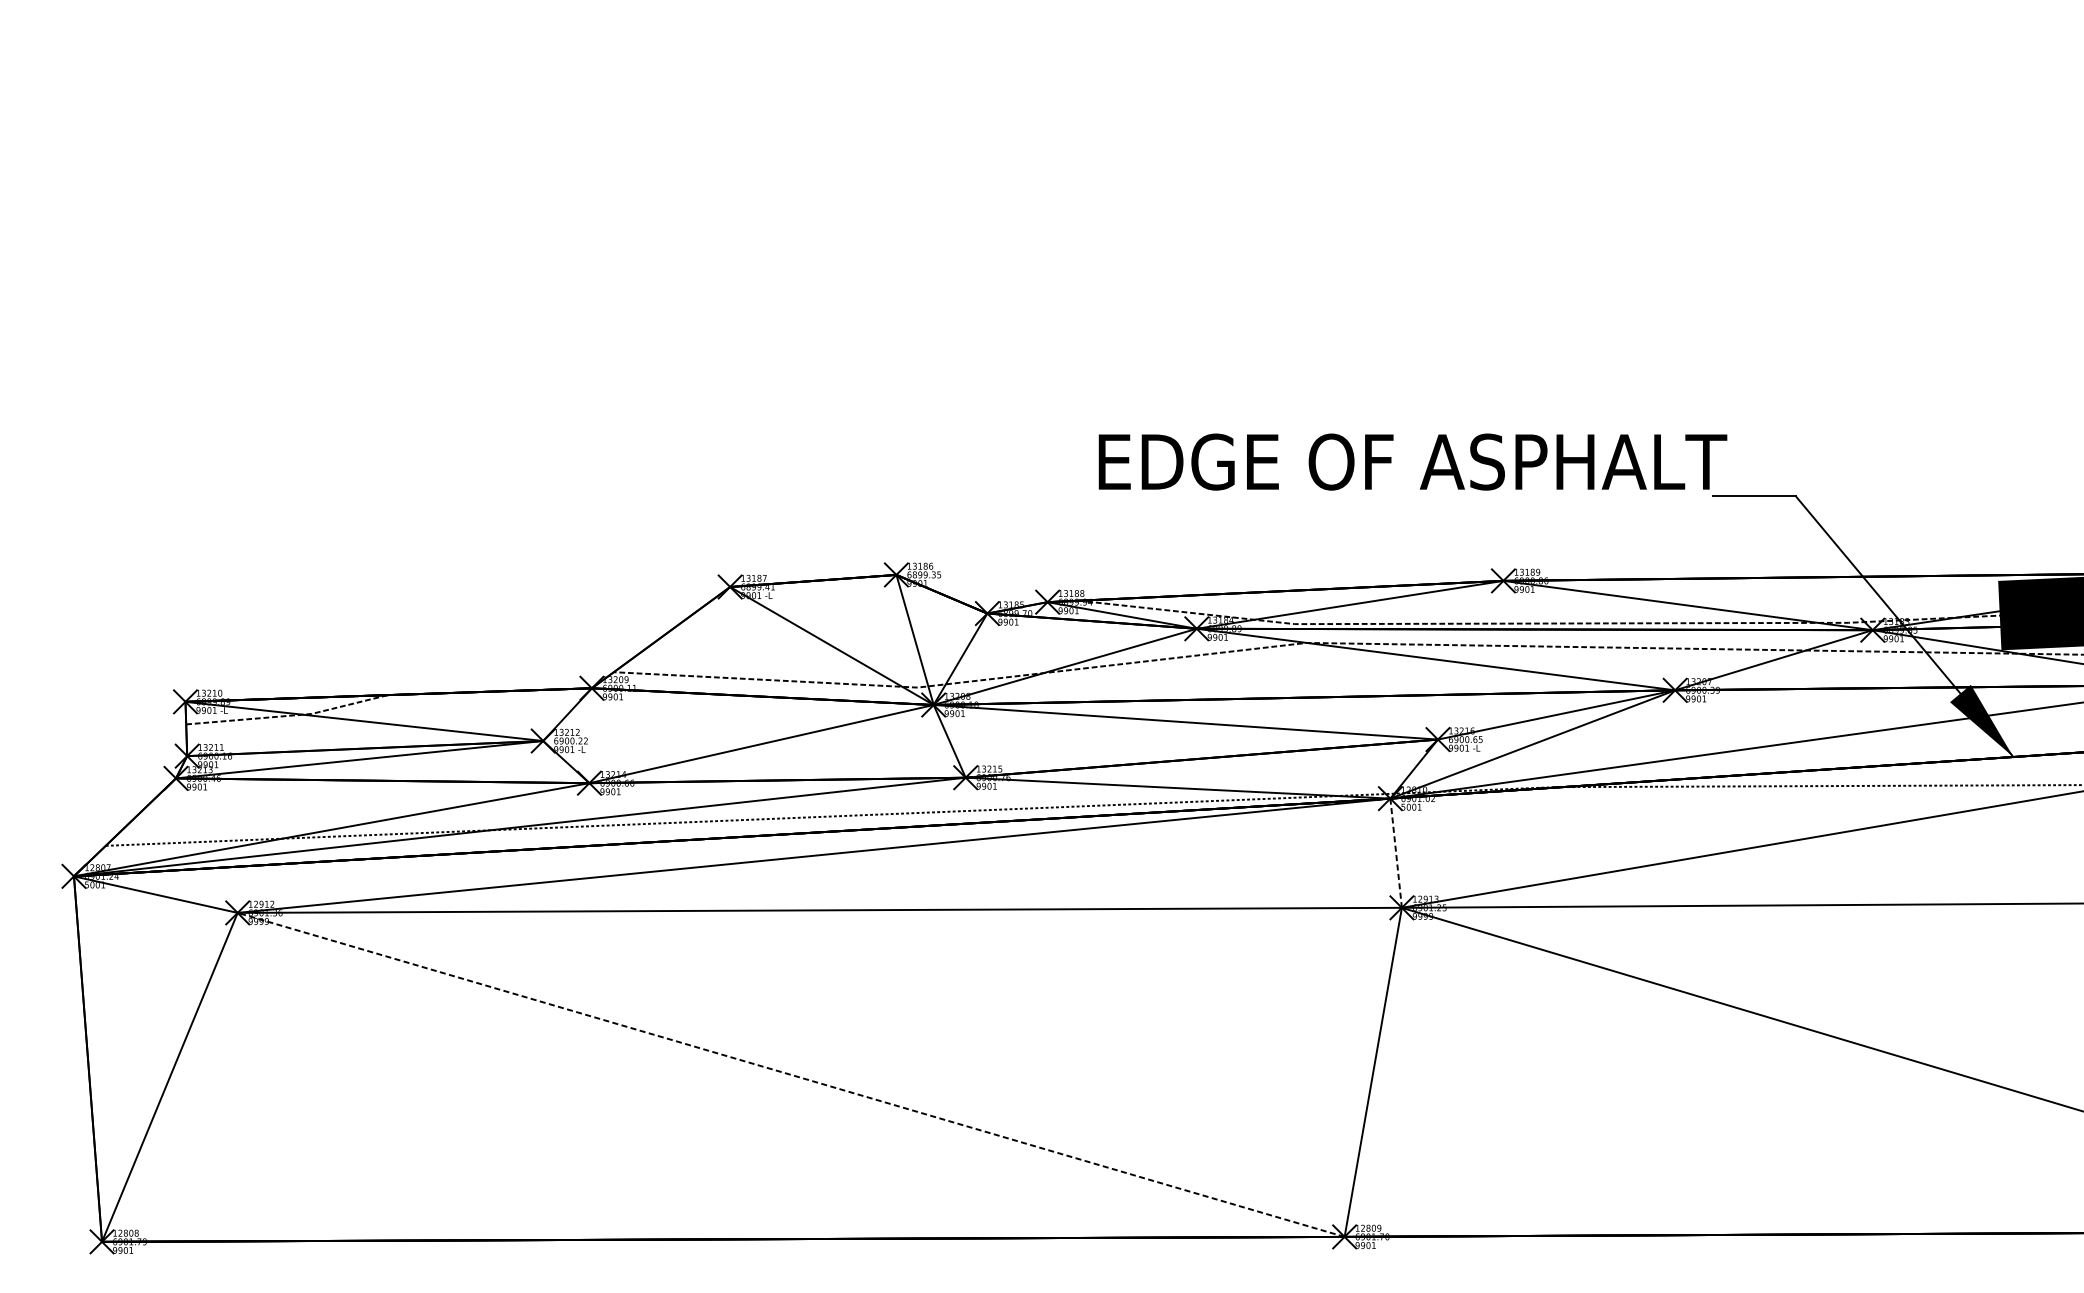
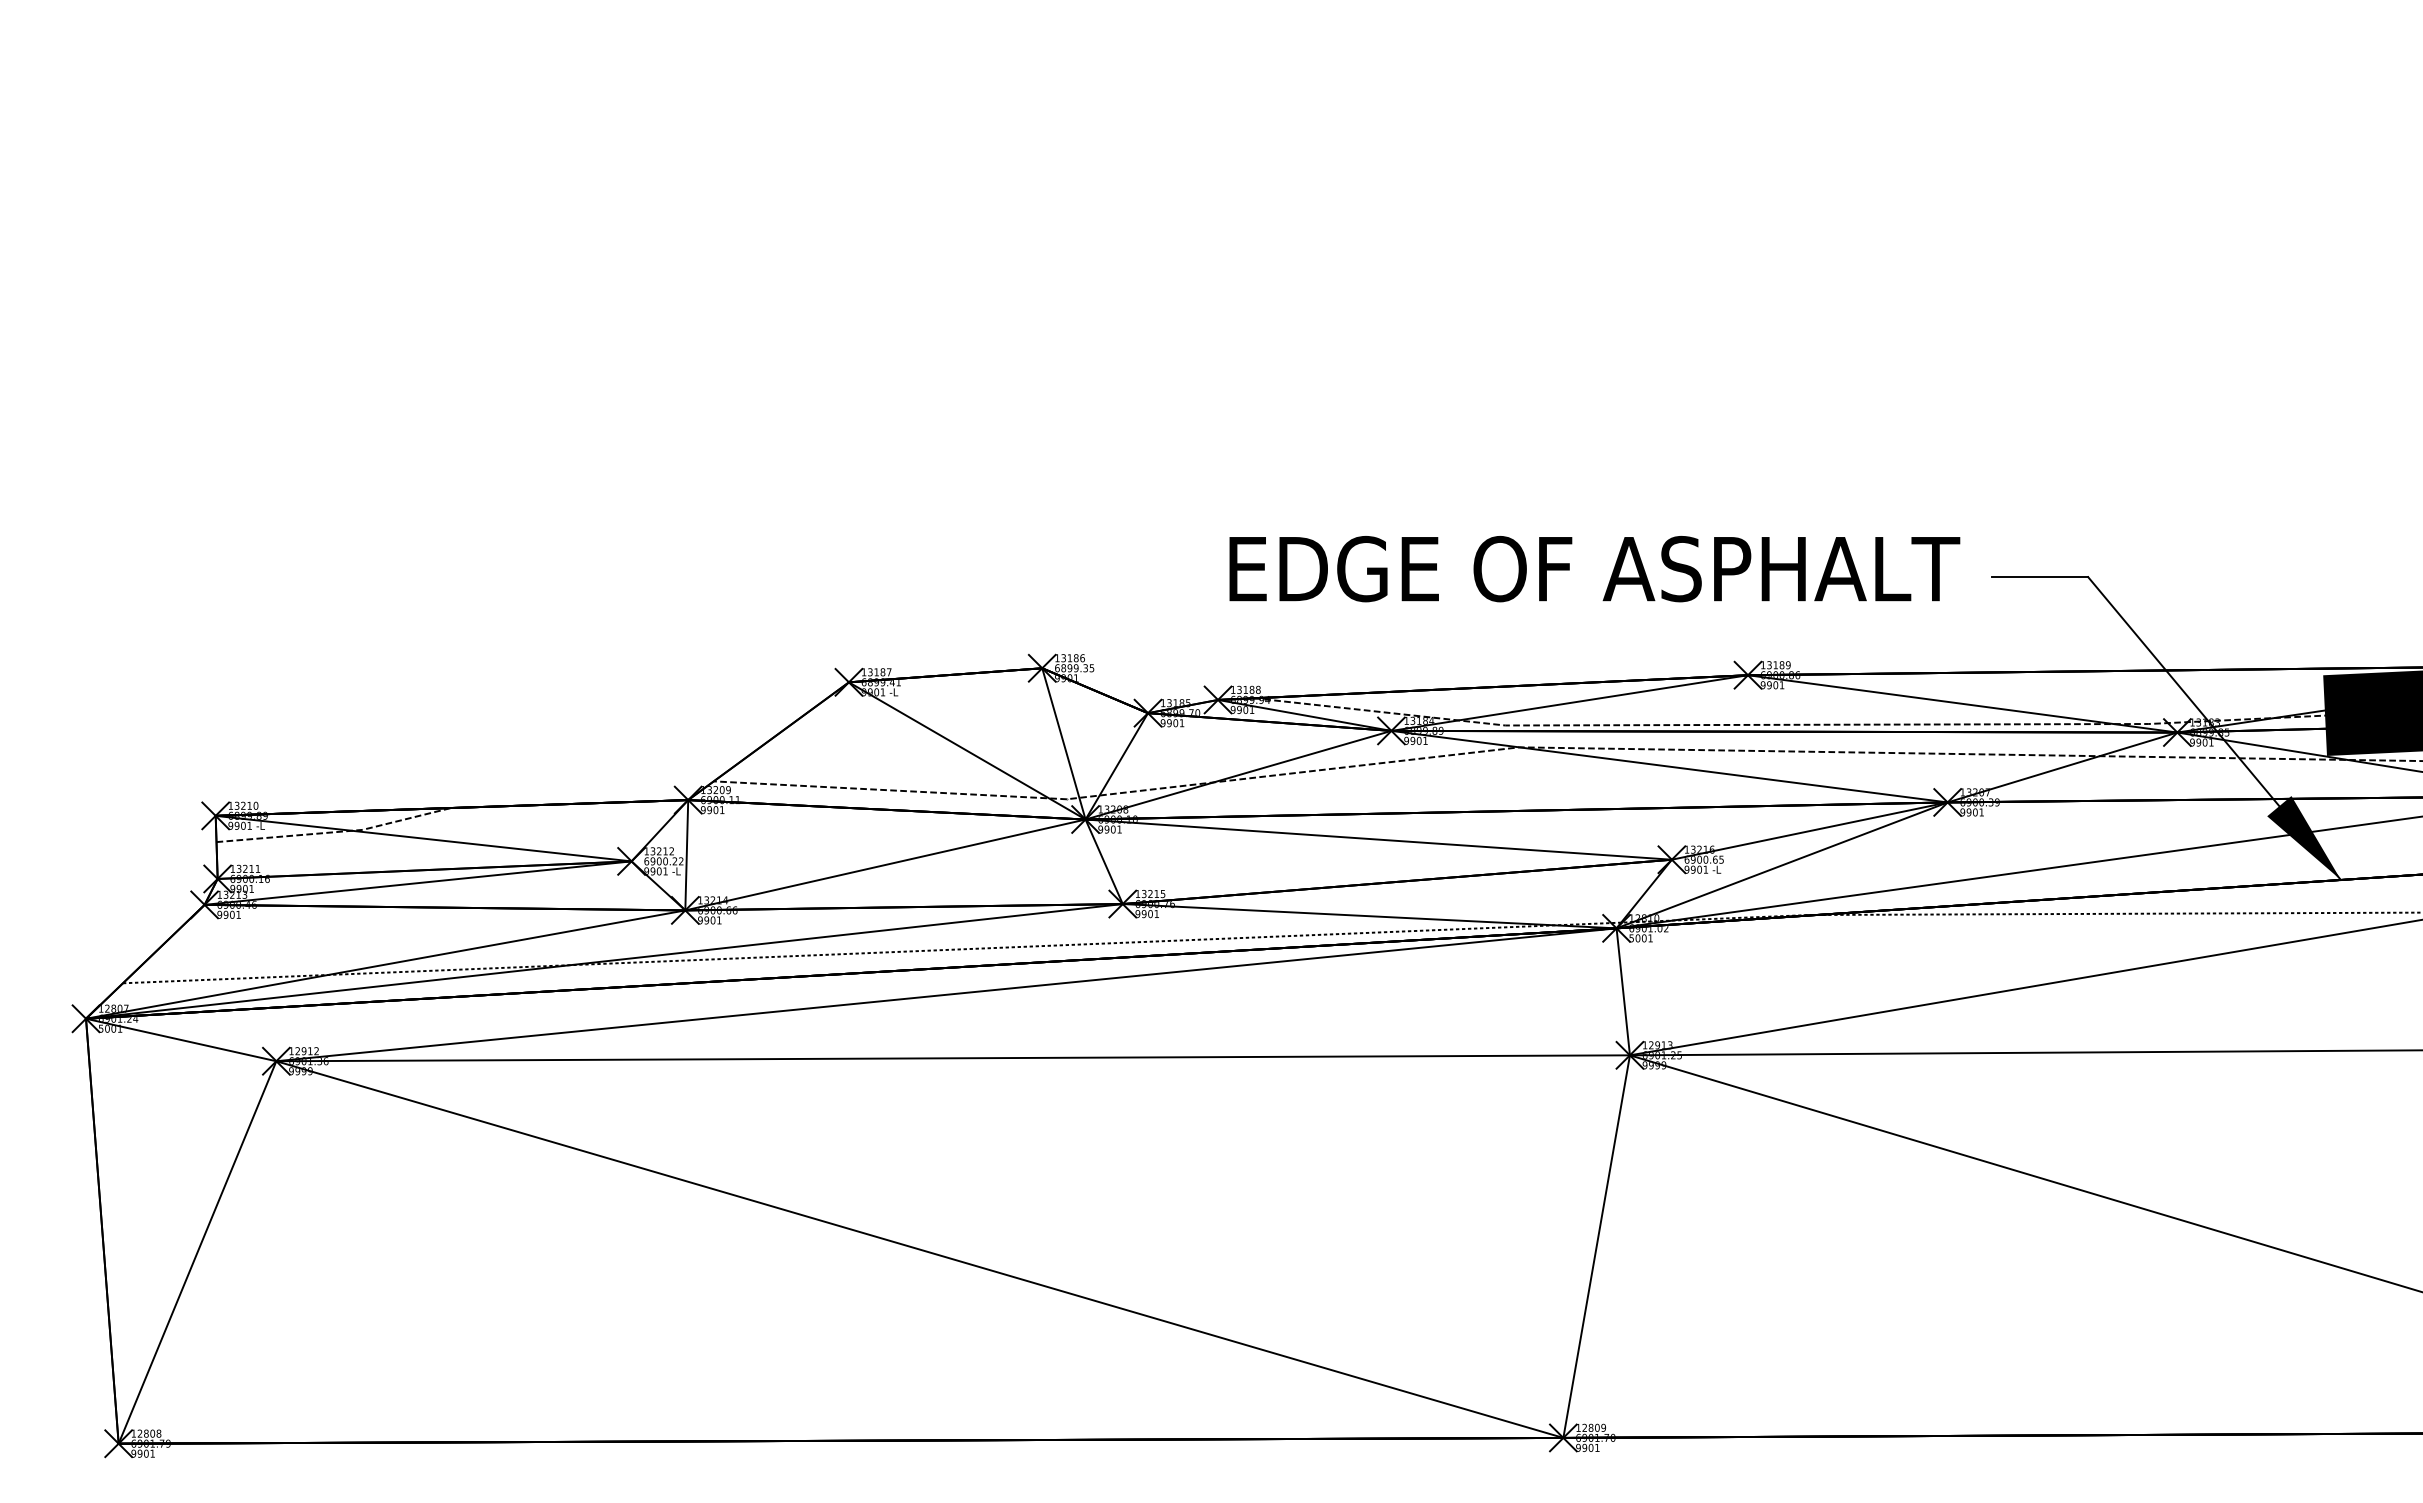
text: (1412, 462) -> (1594, 569), moved
line: (590, 735) -> (686, 855), added
line: (1396, 852) -> (1623, 991), dashed -> solid
line: (790, 1074) -> (919, 1249), dashed -> solid

